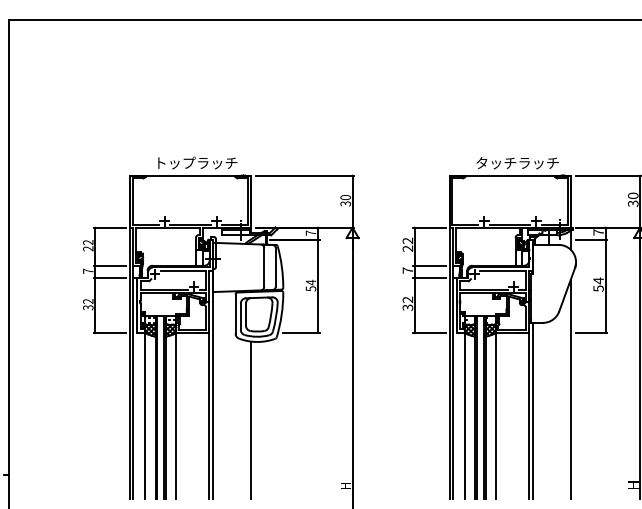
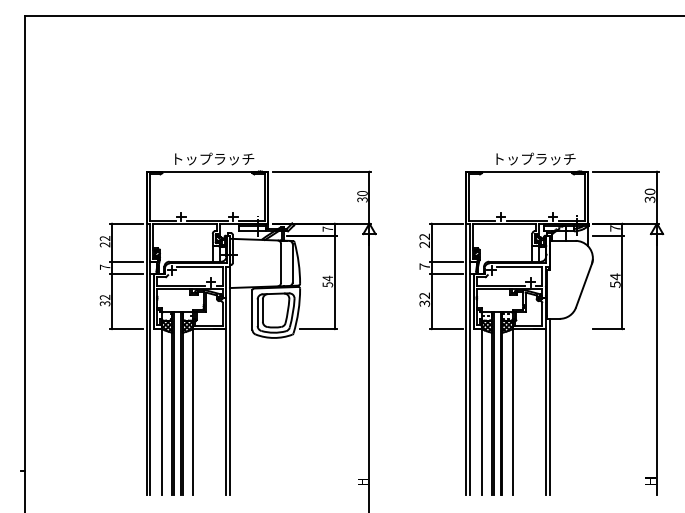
text: (496, 162) -> (513, 158), タッチラッチ -> トップラッチ
line: (570, 388) -> (587, 384), removed
line: (251, 419) -> (268, 415), removed

